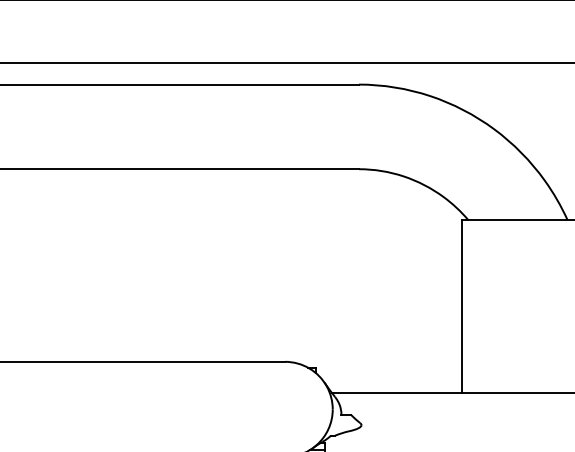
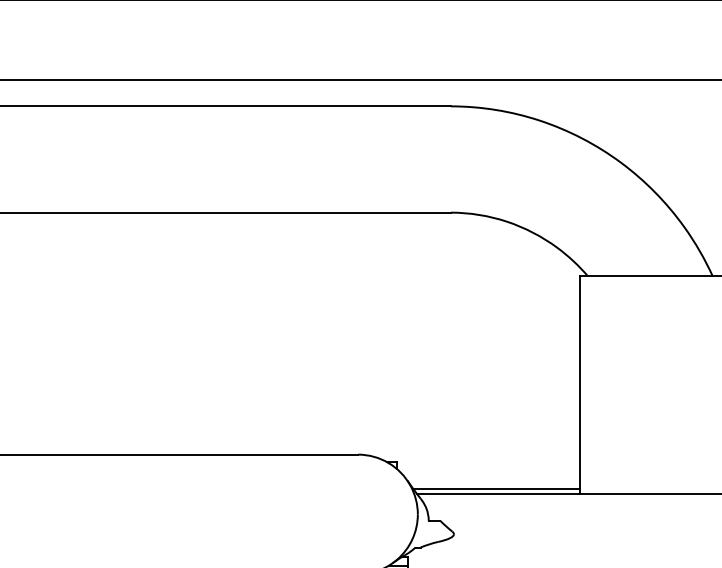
line: (395, 389) -> (496, 489), added

